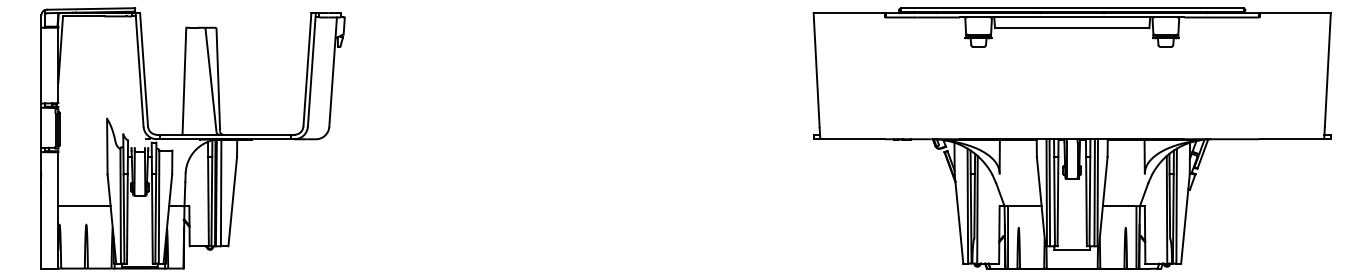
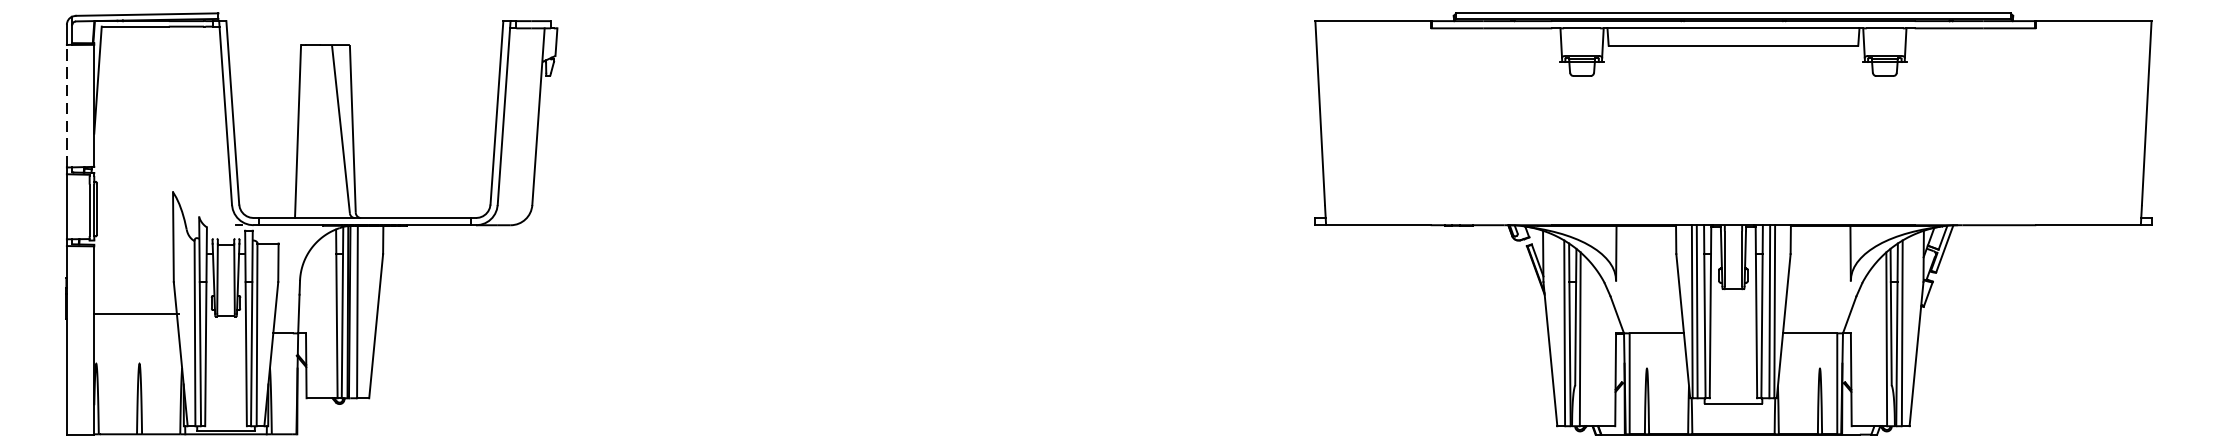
line: (41, 65) -> (66, 105), solid -> dashed
line: (84, 206) -> (136, 314), moved

